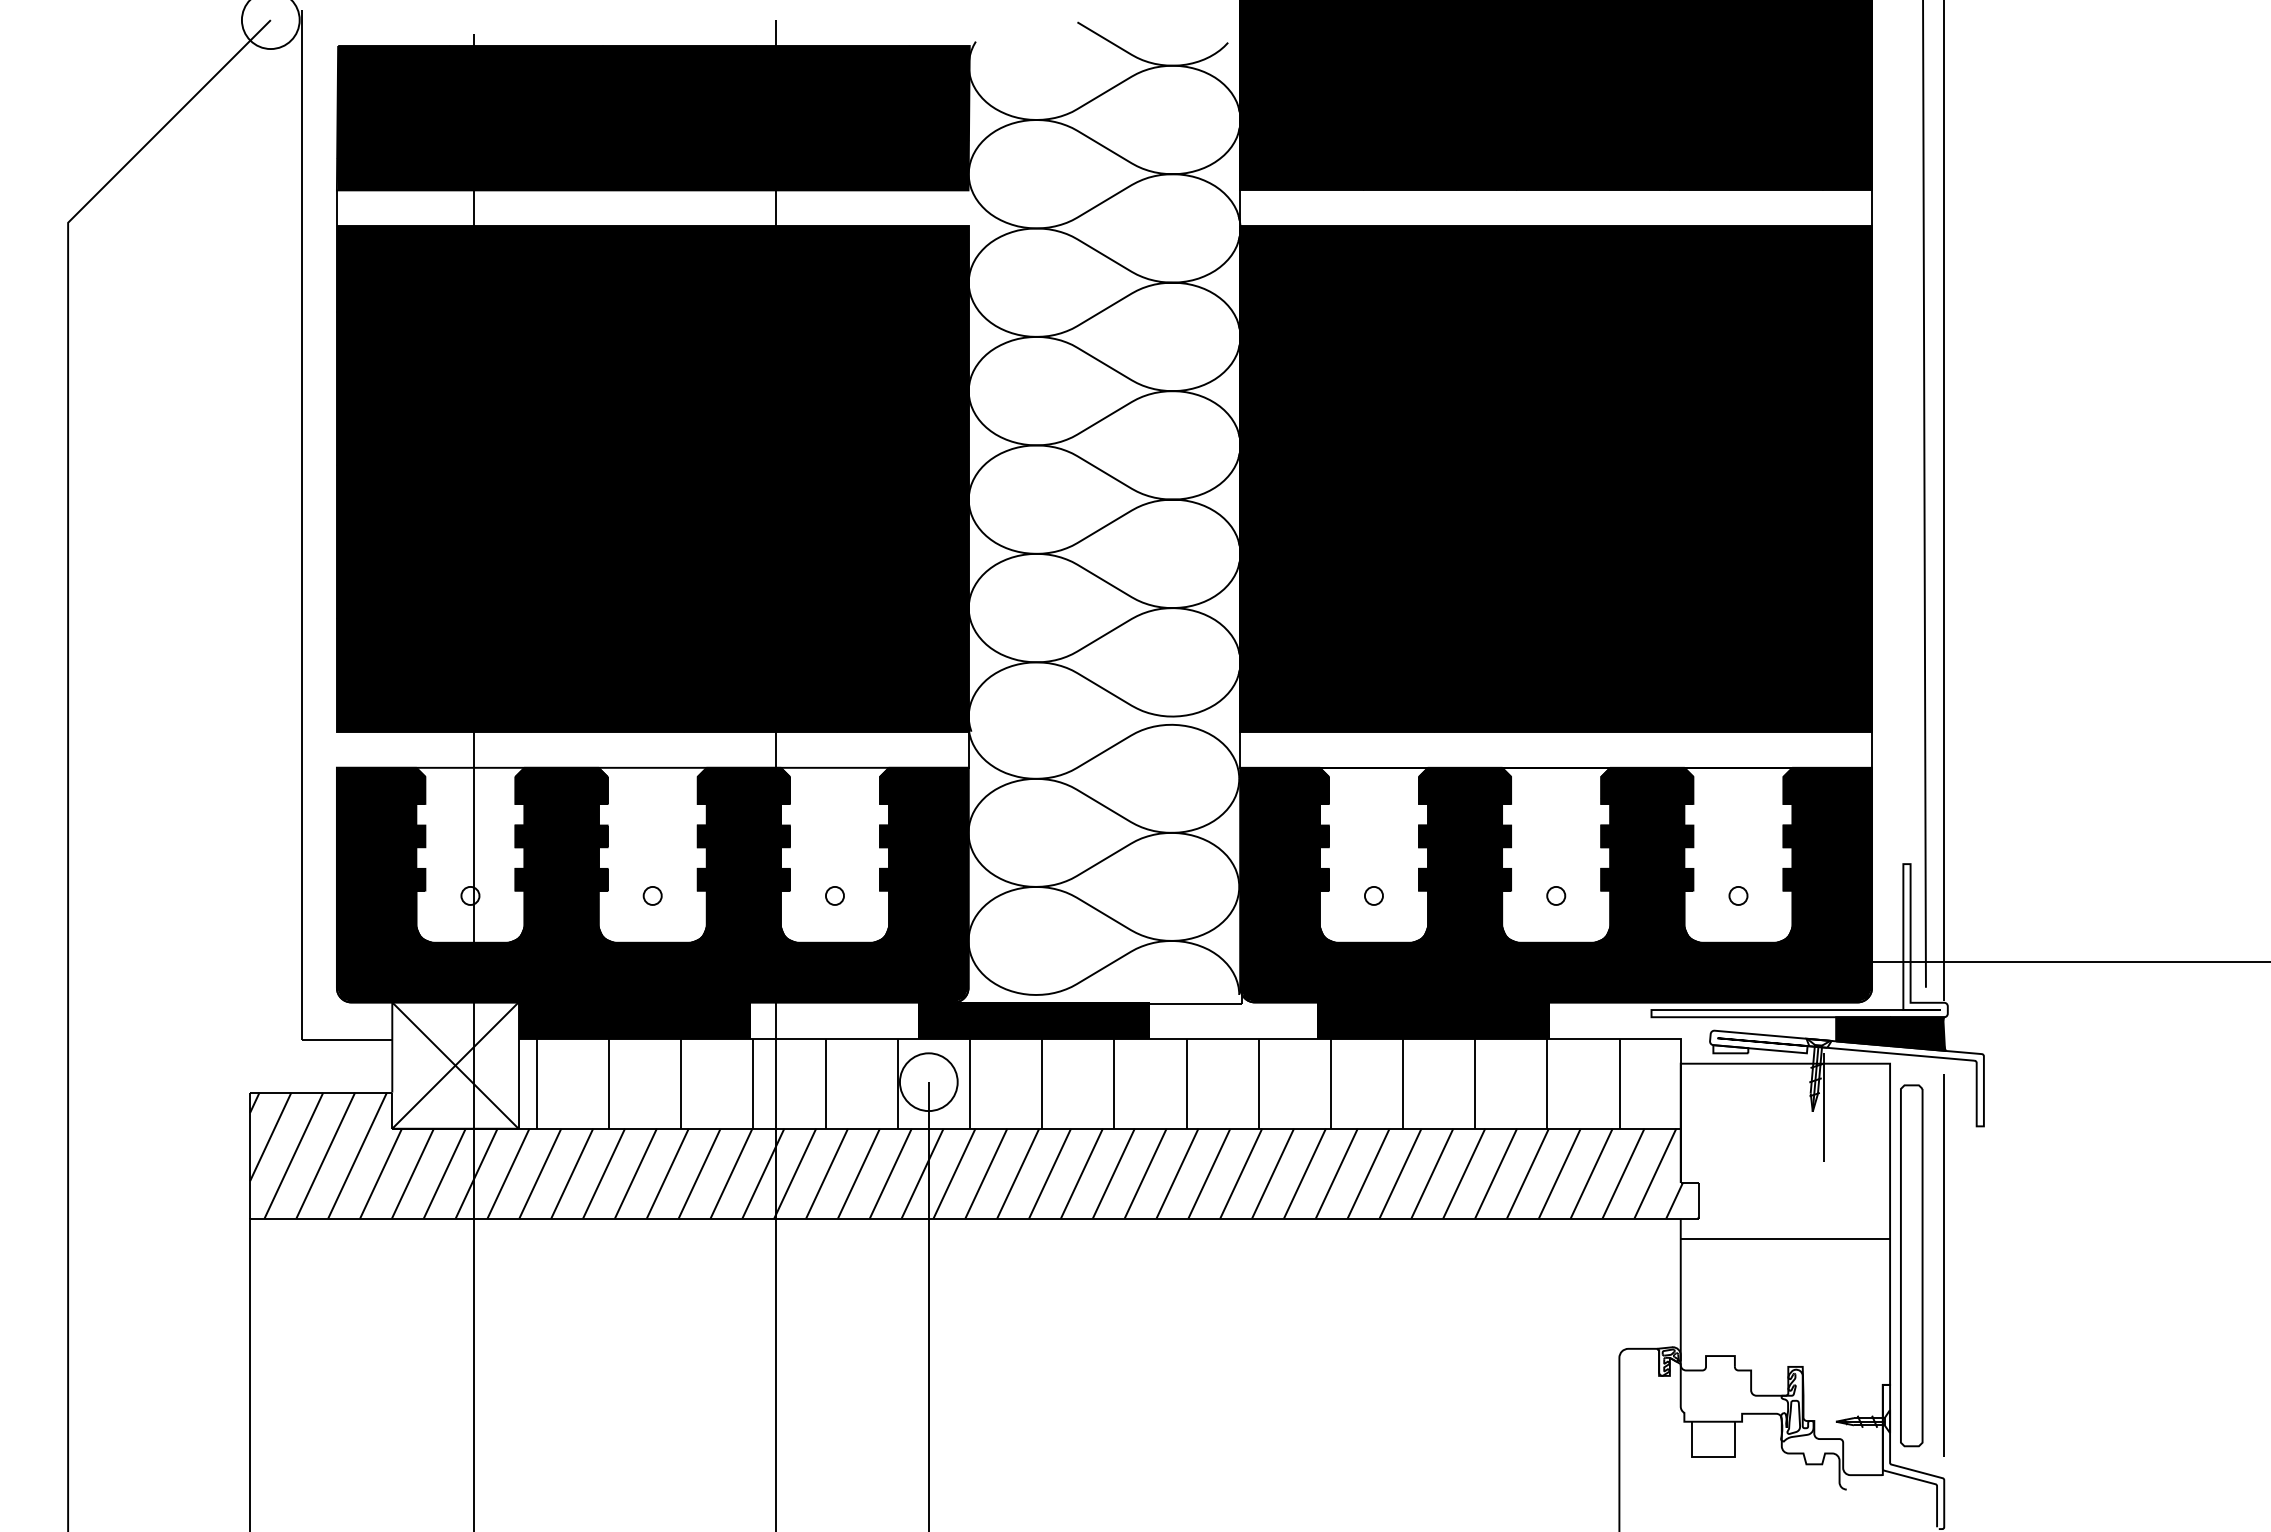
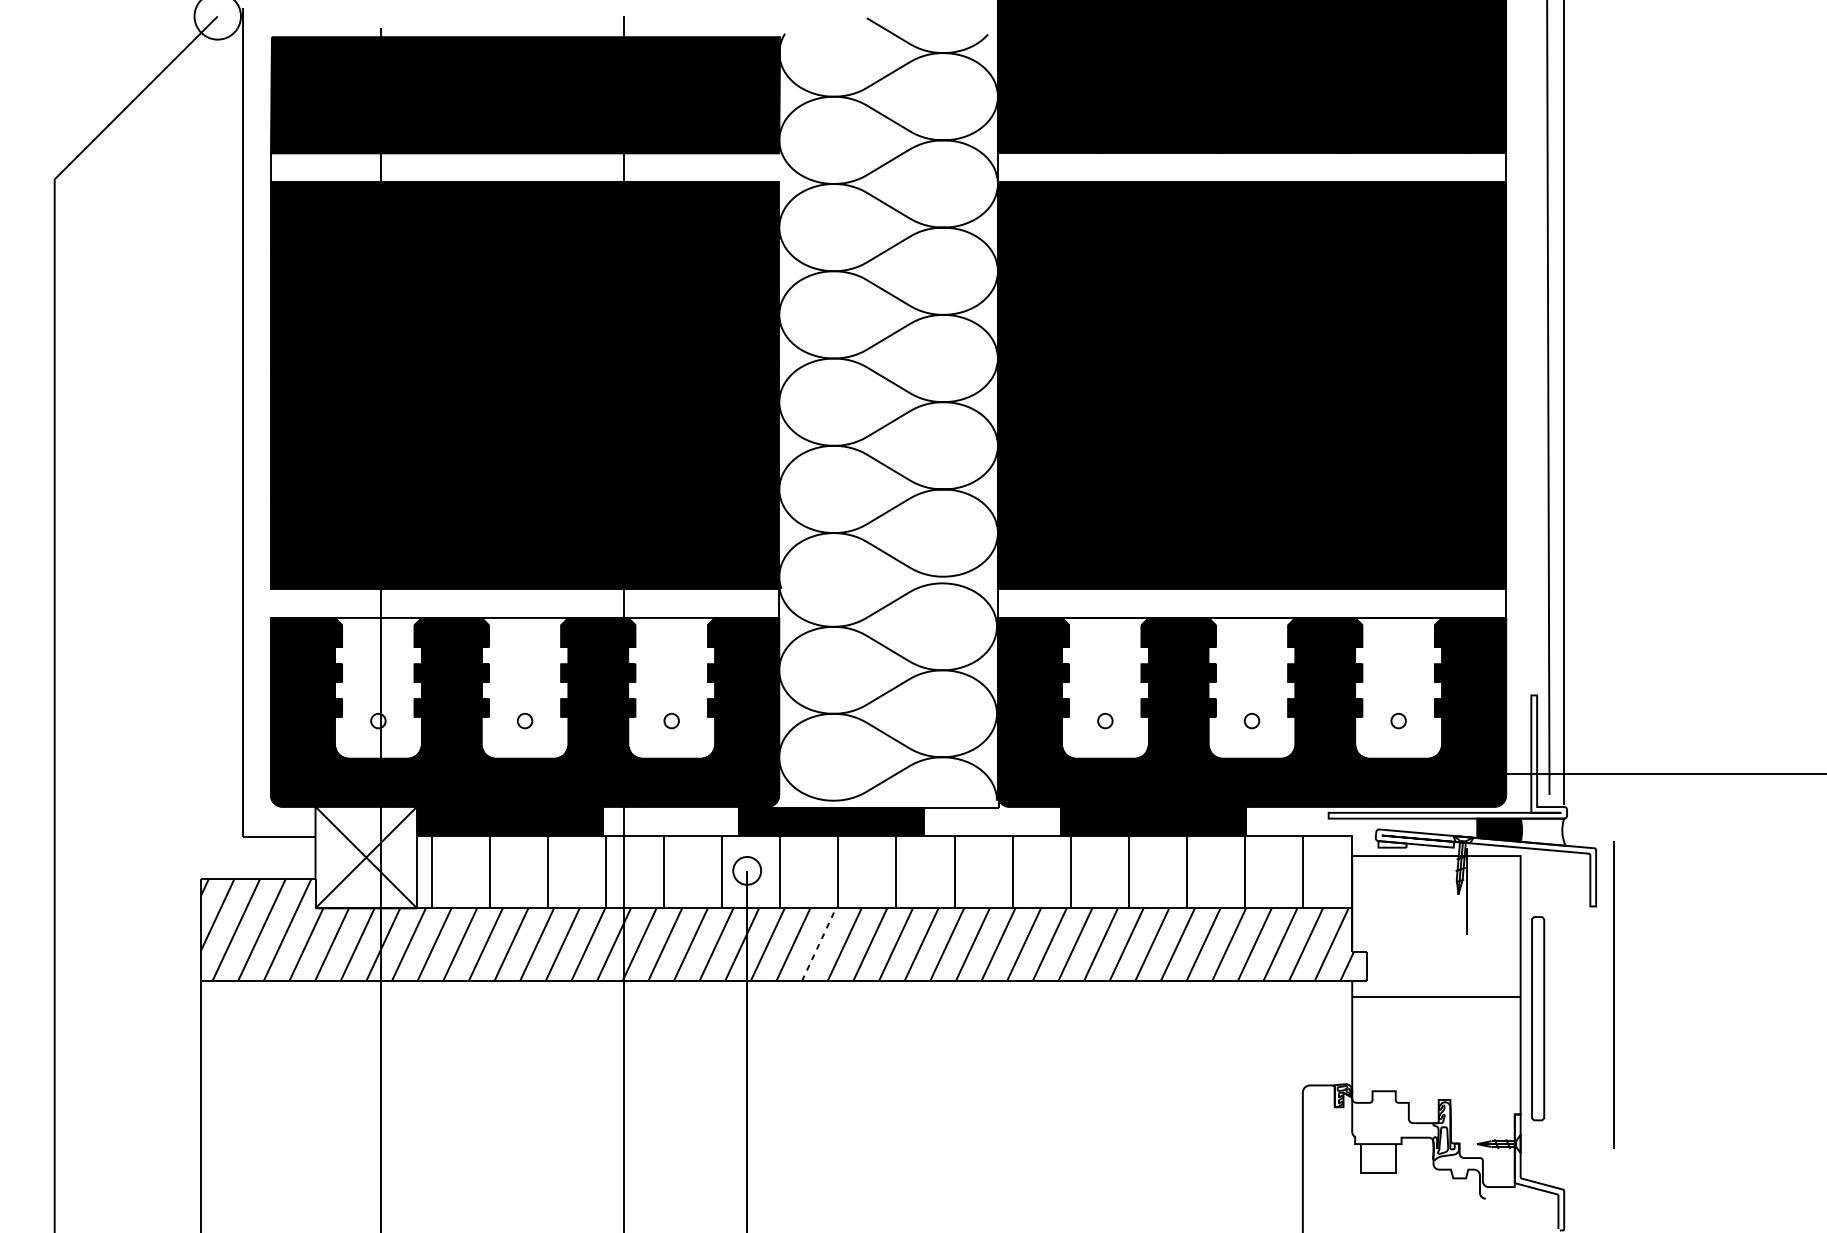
fill: (1918, 1034) -> (1543, 832), removed
circle: (928, 1082) -> (746, 871), size x0.6
line: (1018, 1173) -> (819, 944), solid -> dashed
part: (1911, 1265) -> (1537, 1018), size x0.7
line: (1943, 1265) -> (1613, 995), moved

